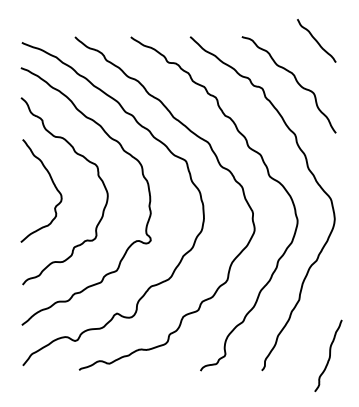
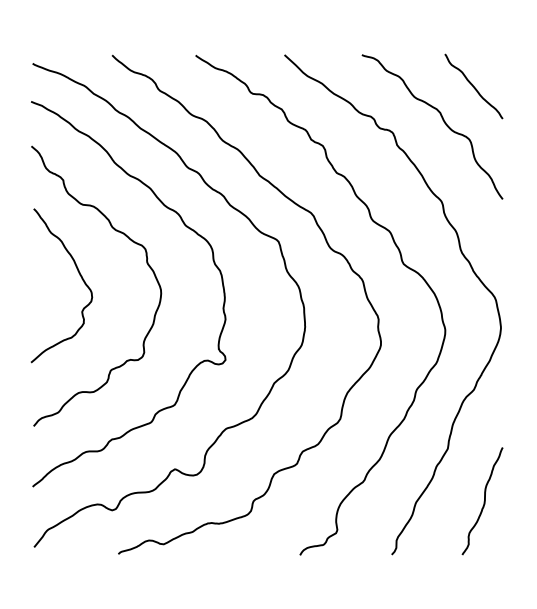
curve: (316, 40) -> (473, 85), moved
curve: (329, 355) -> (484, 500), moved

